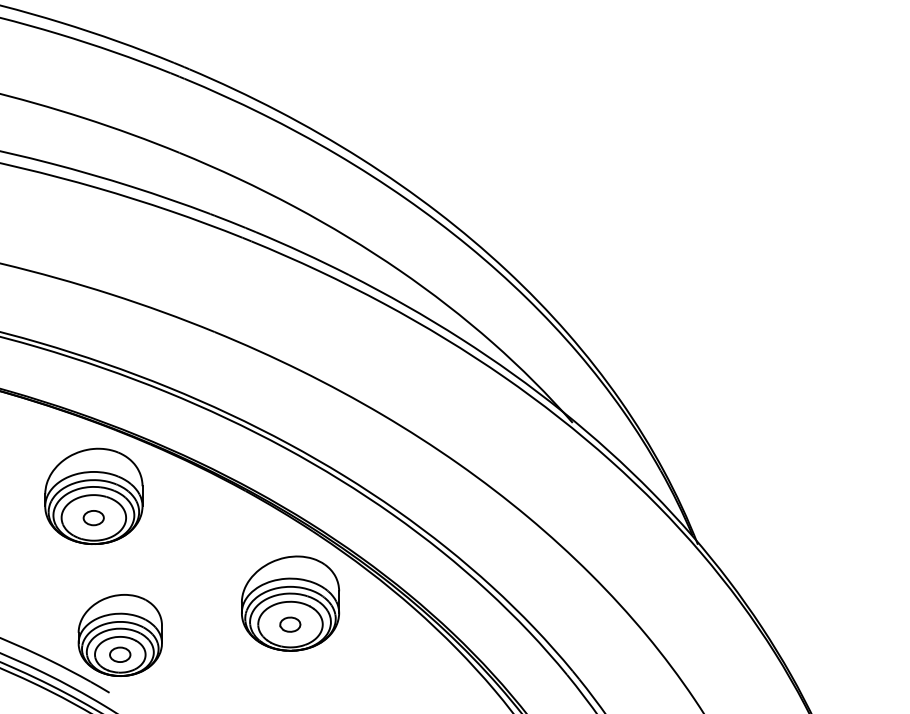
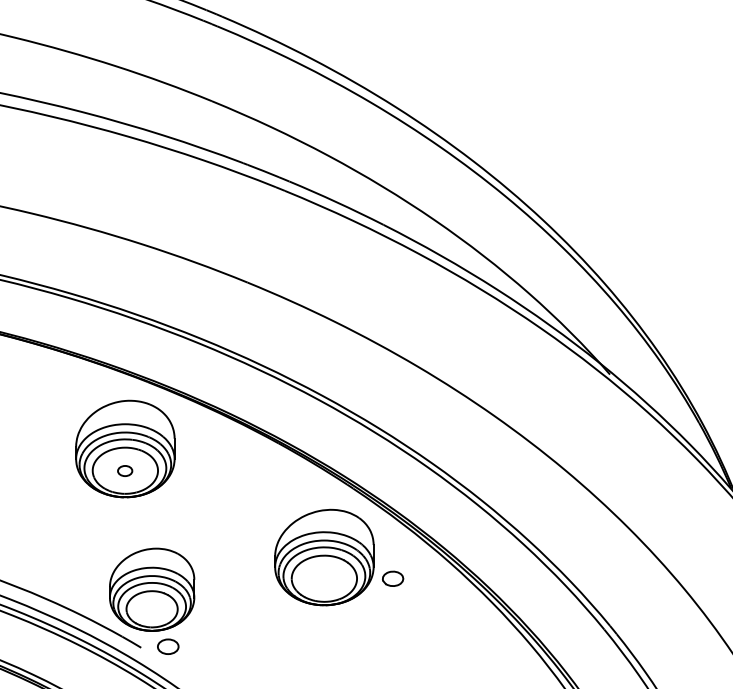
part: (93, 518) -> (124, 471), size x0.7
part: (290, 624) -> (393, 578), moved
part: (120, 654) -> (168, 646), moved

